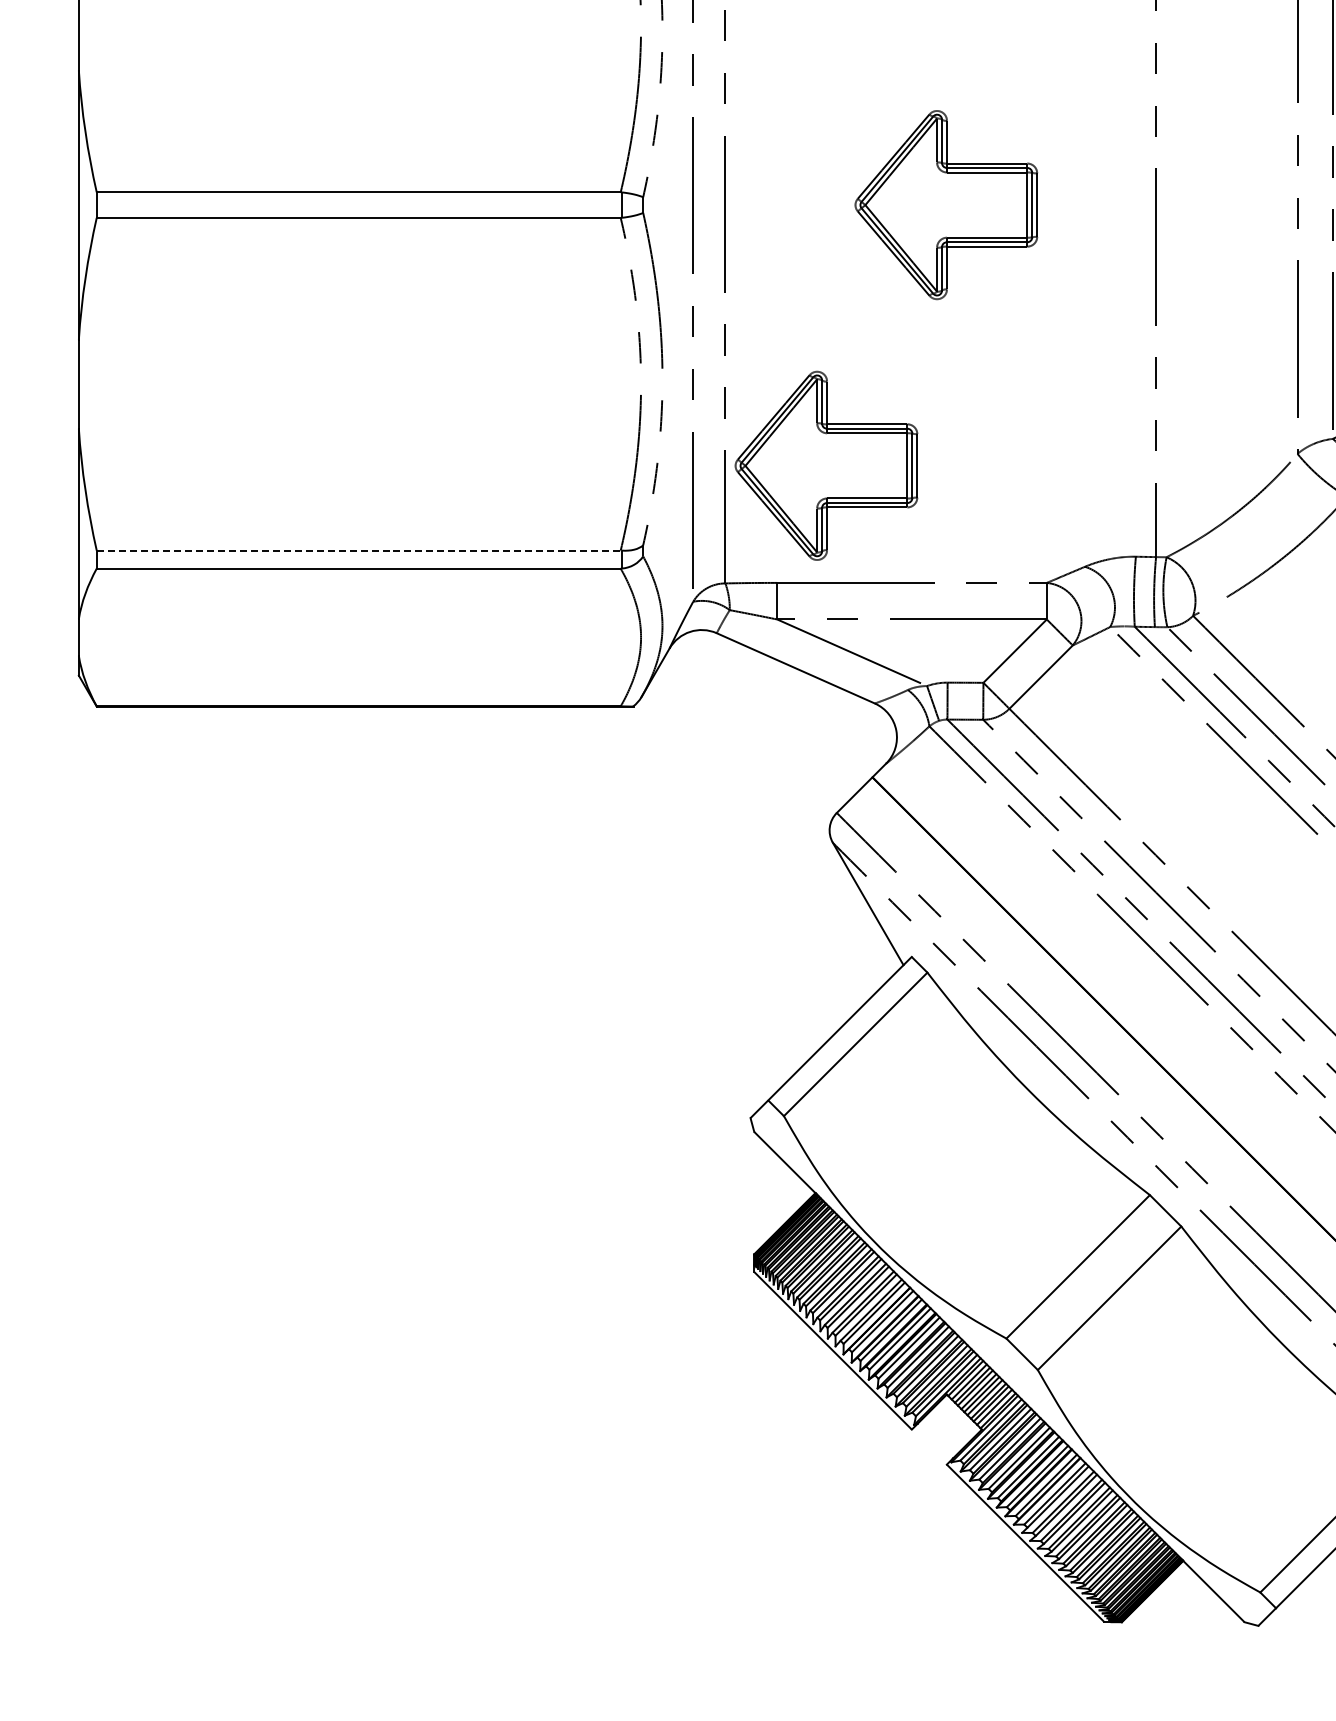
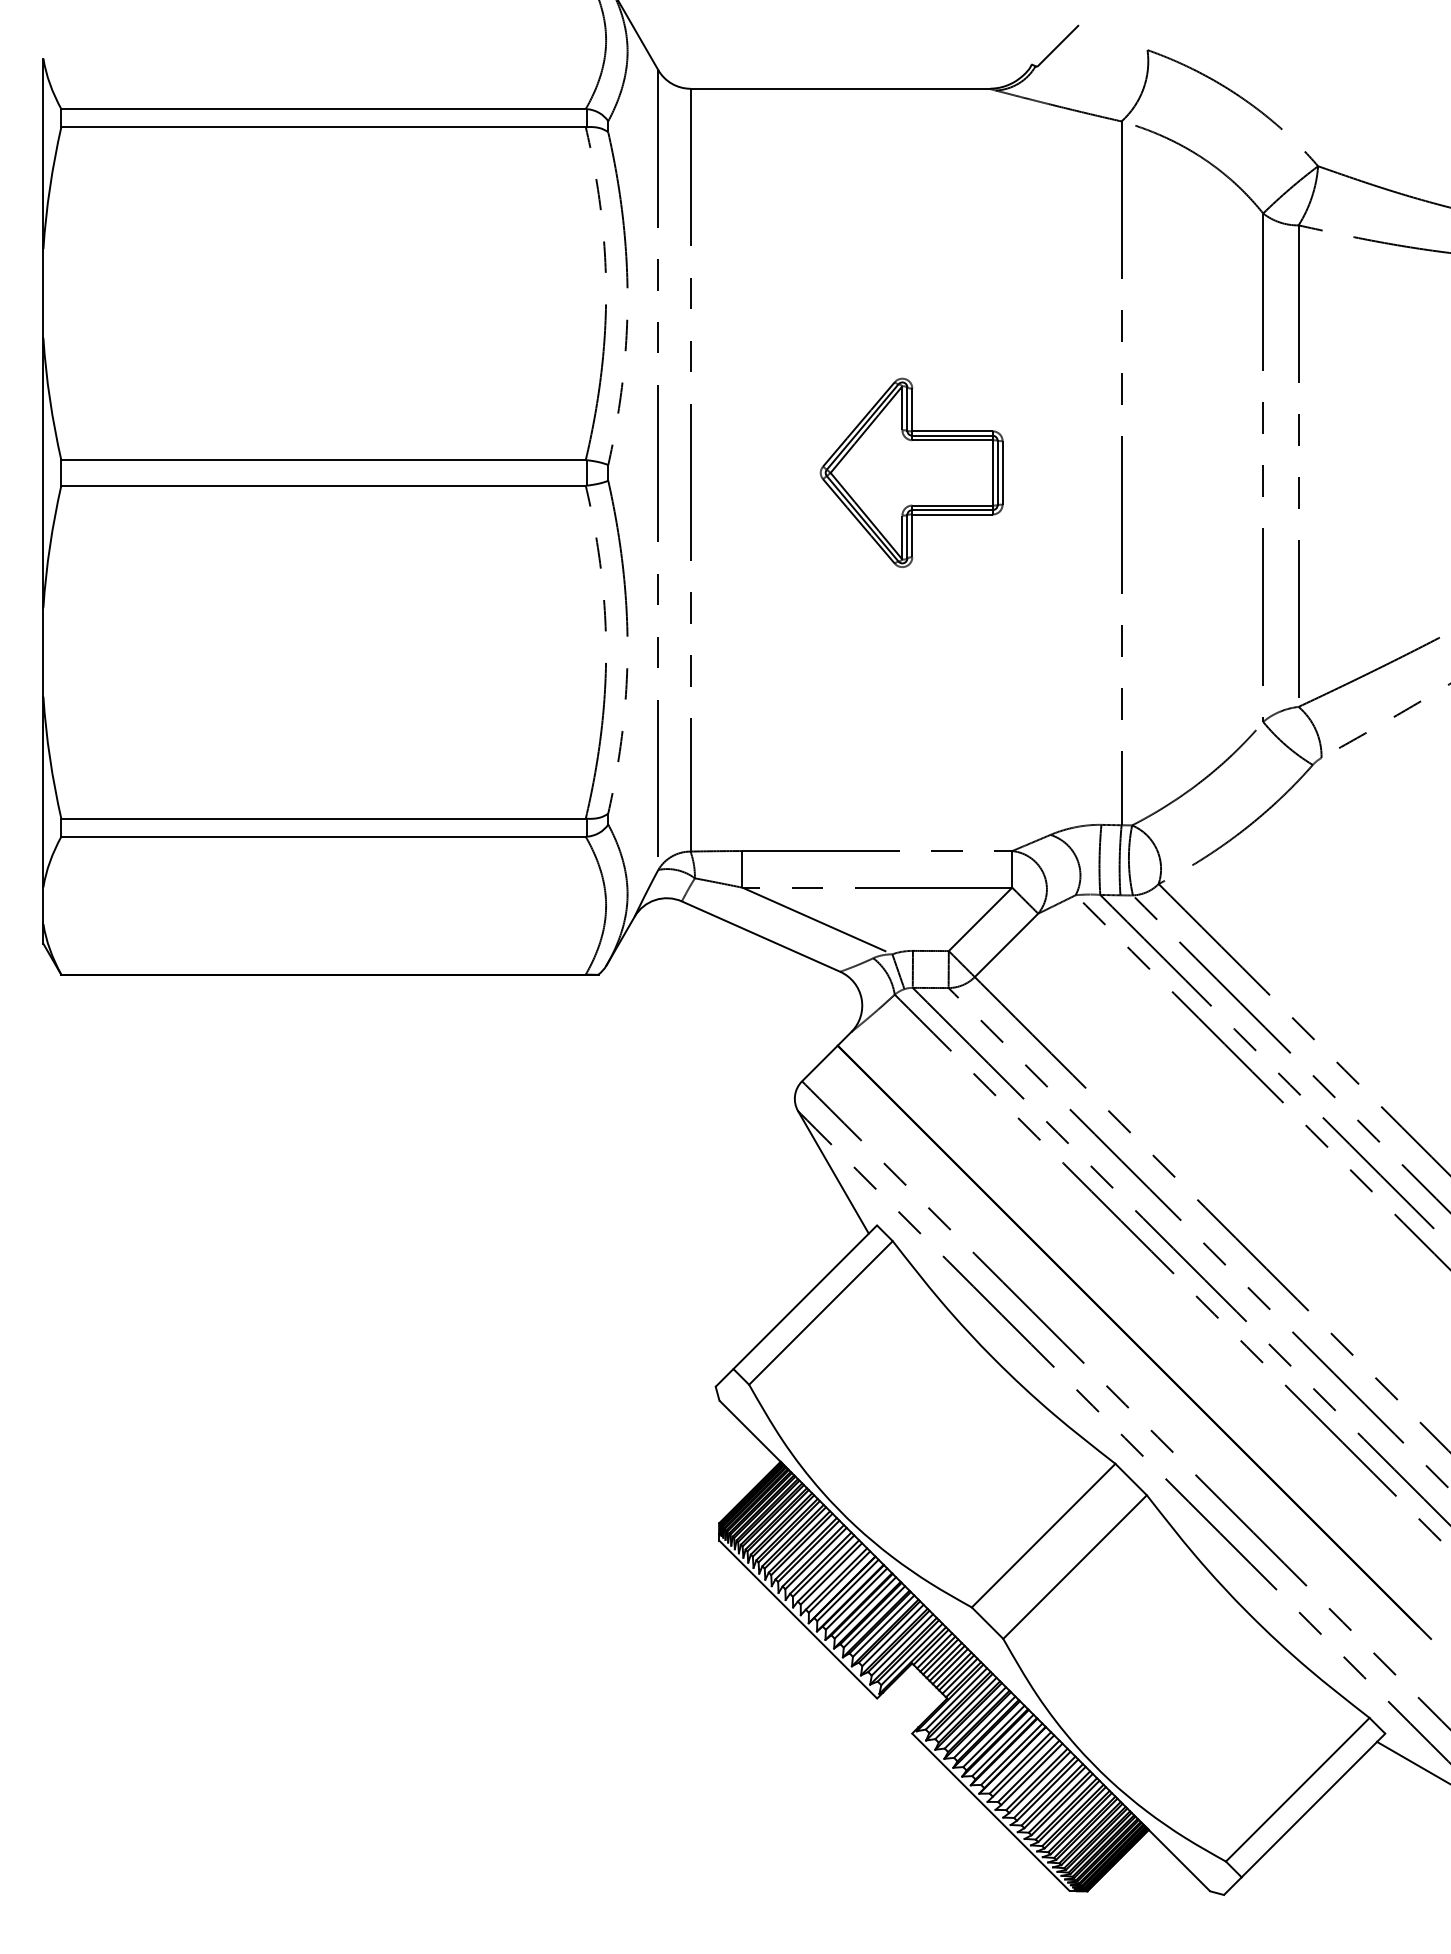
part: (826, 465) -> (791, 733), removed
line: (359, 550) -> (324, 818), dashed -> solid

